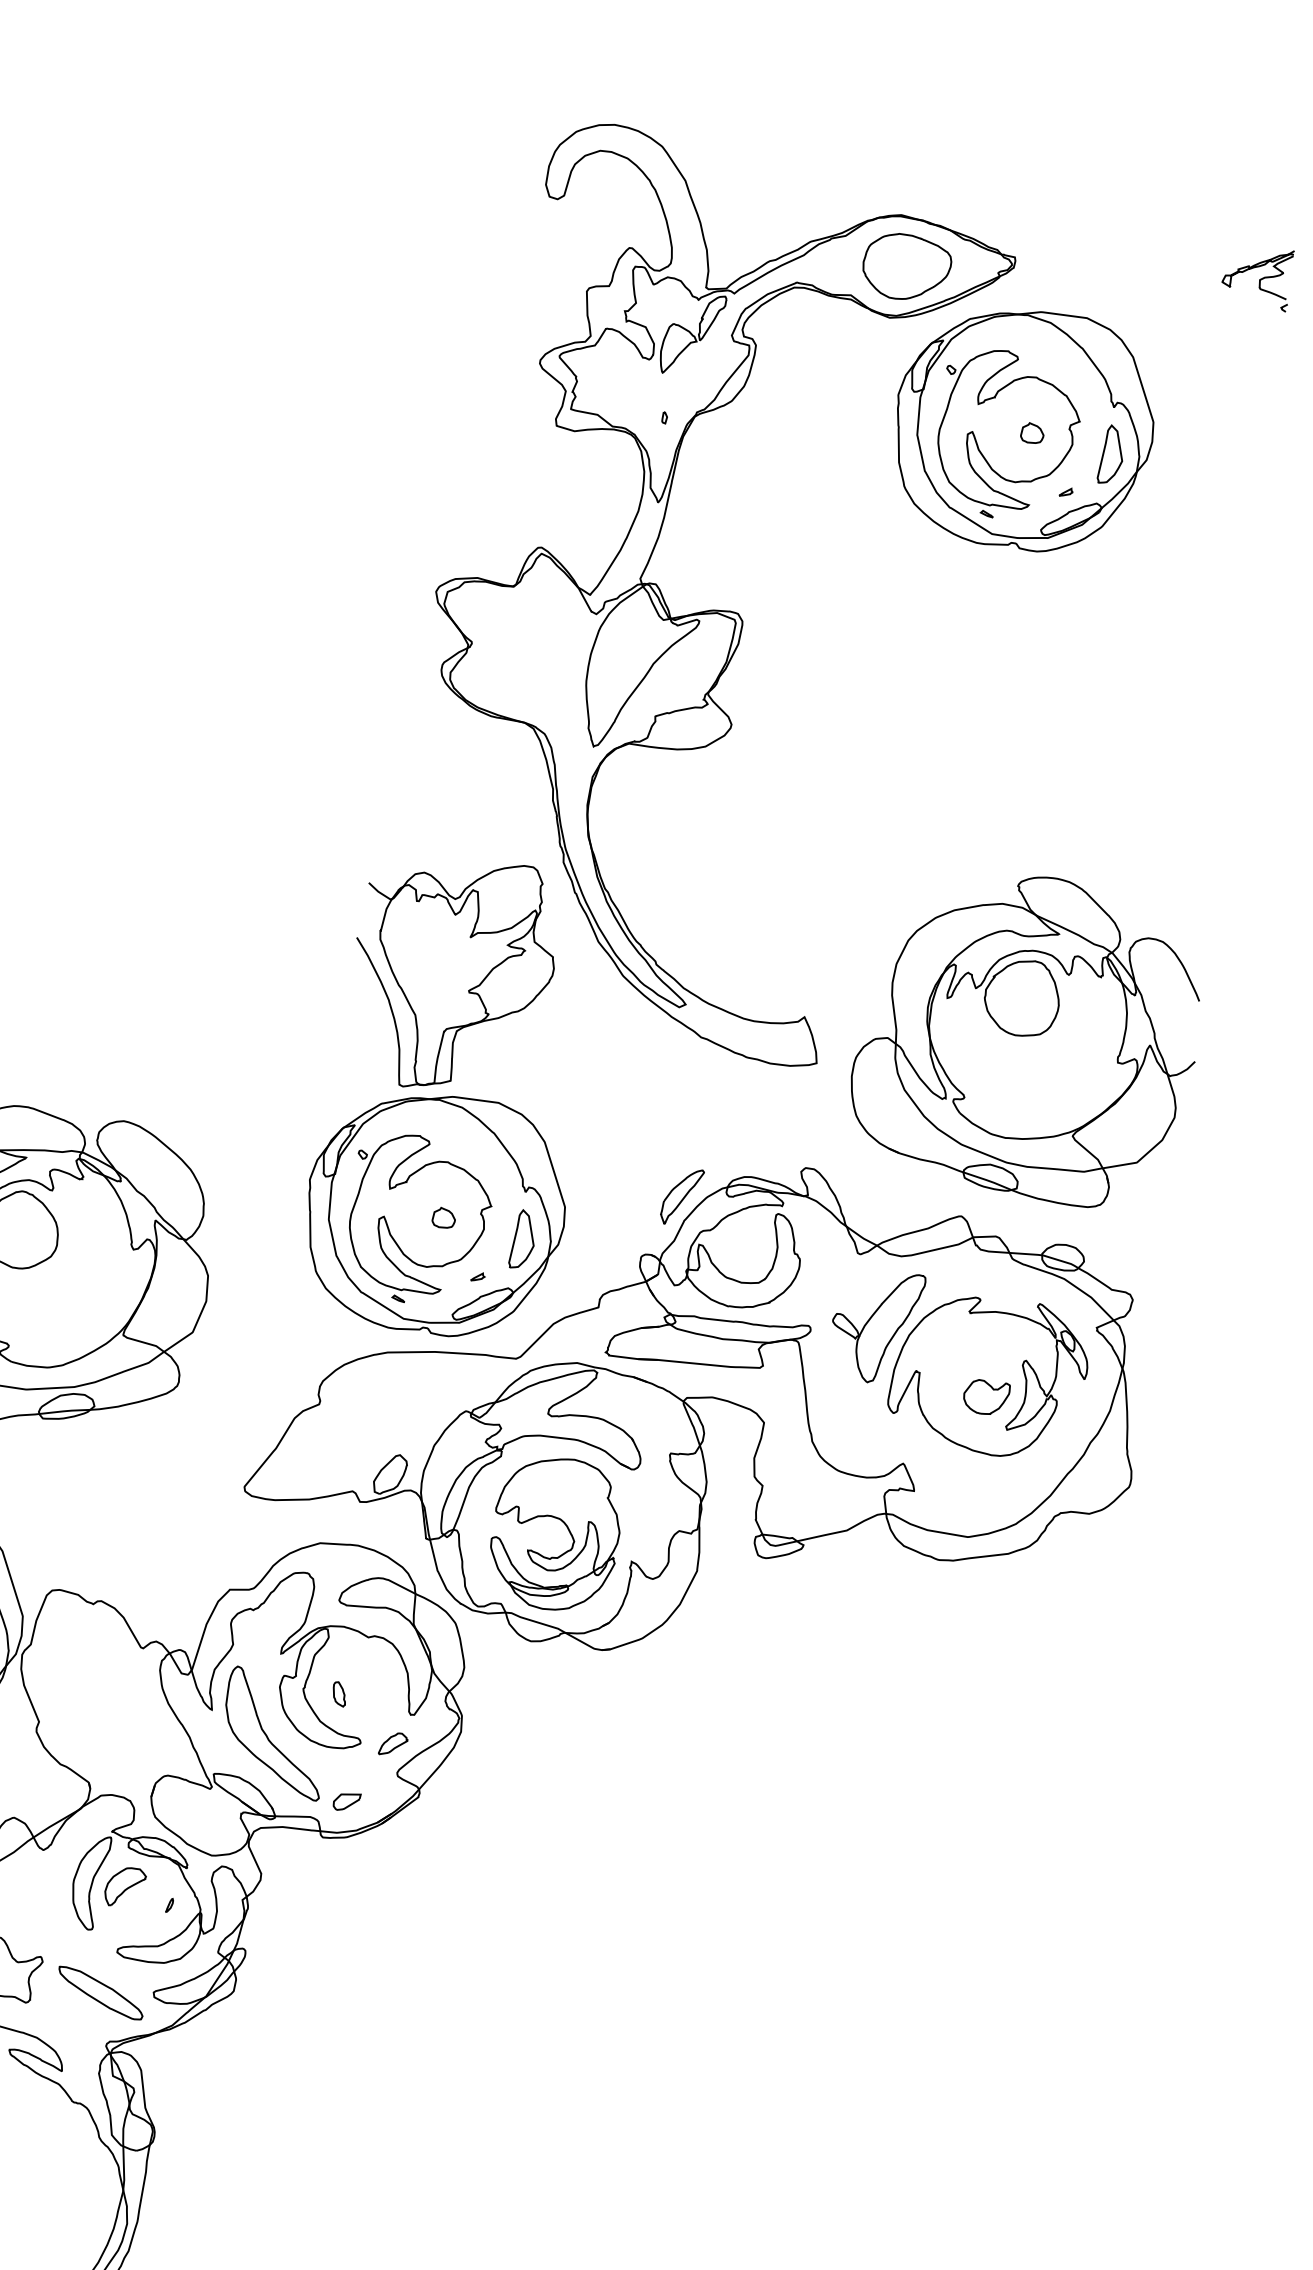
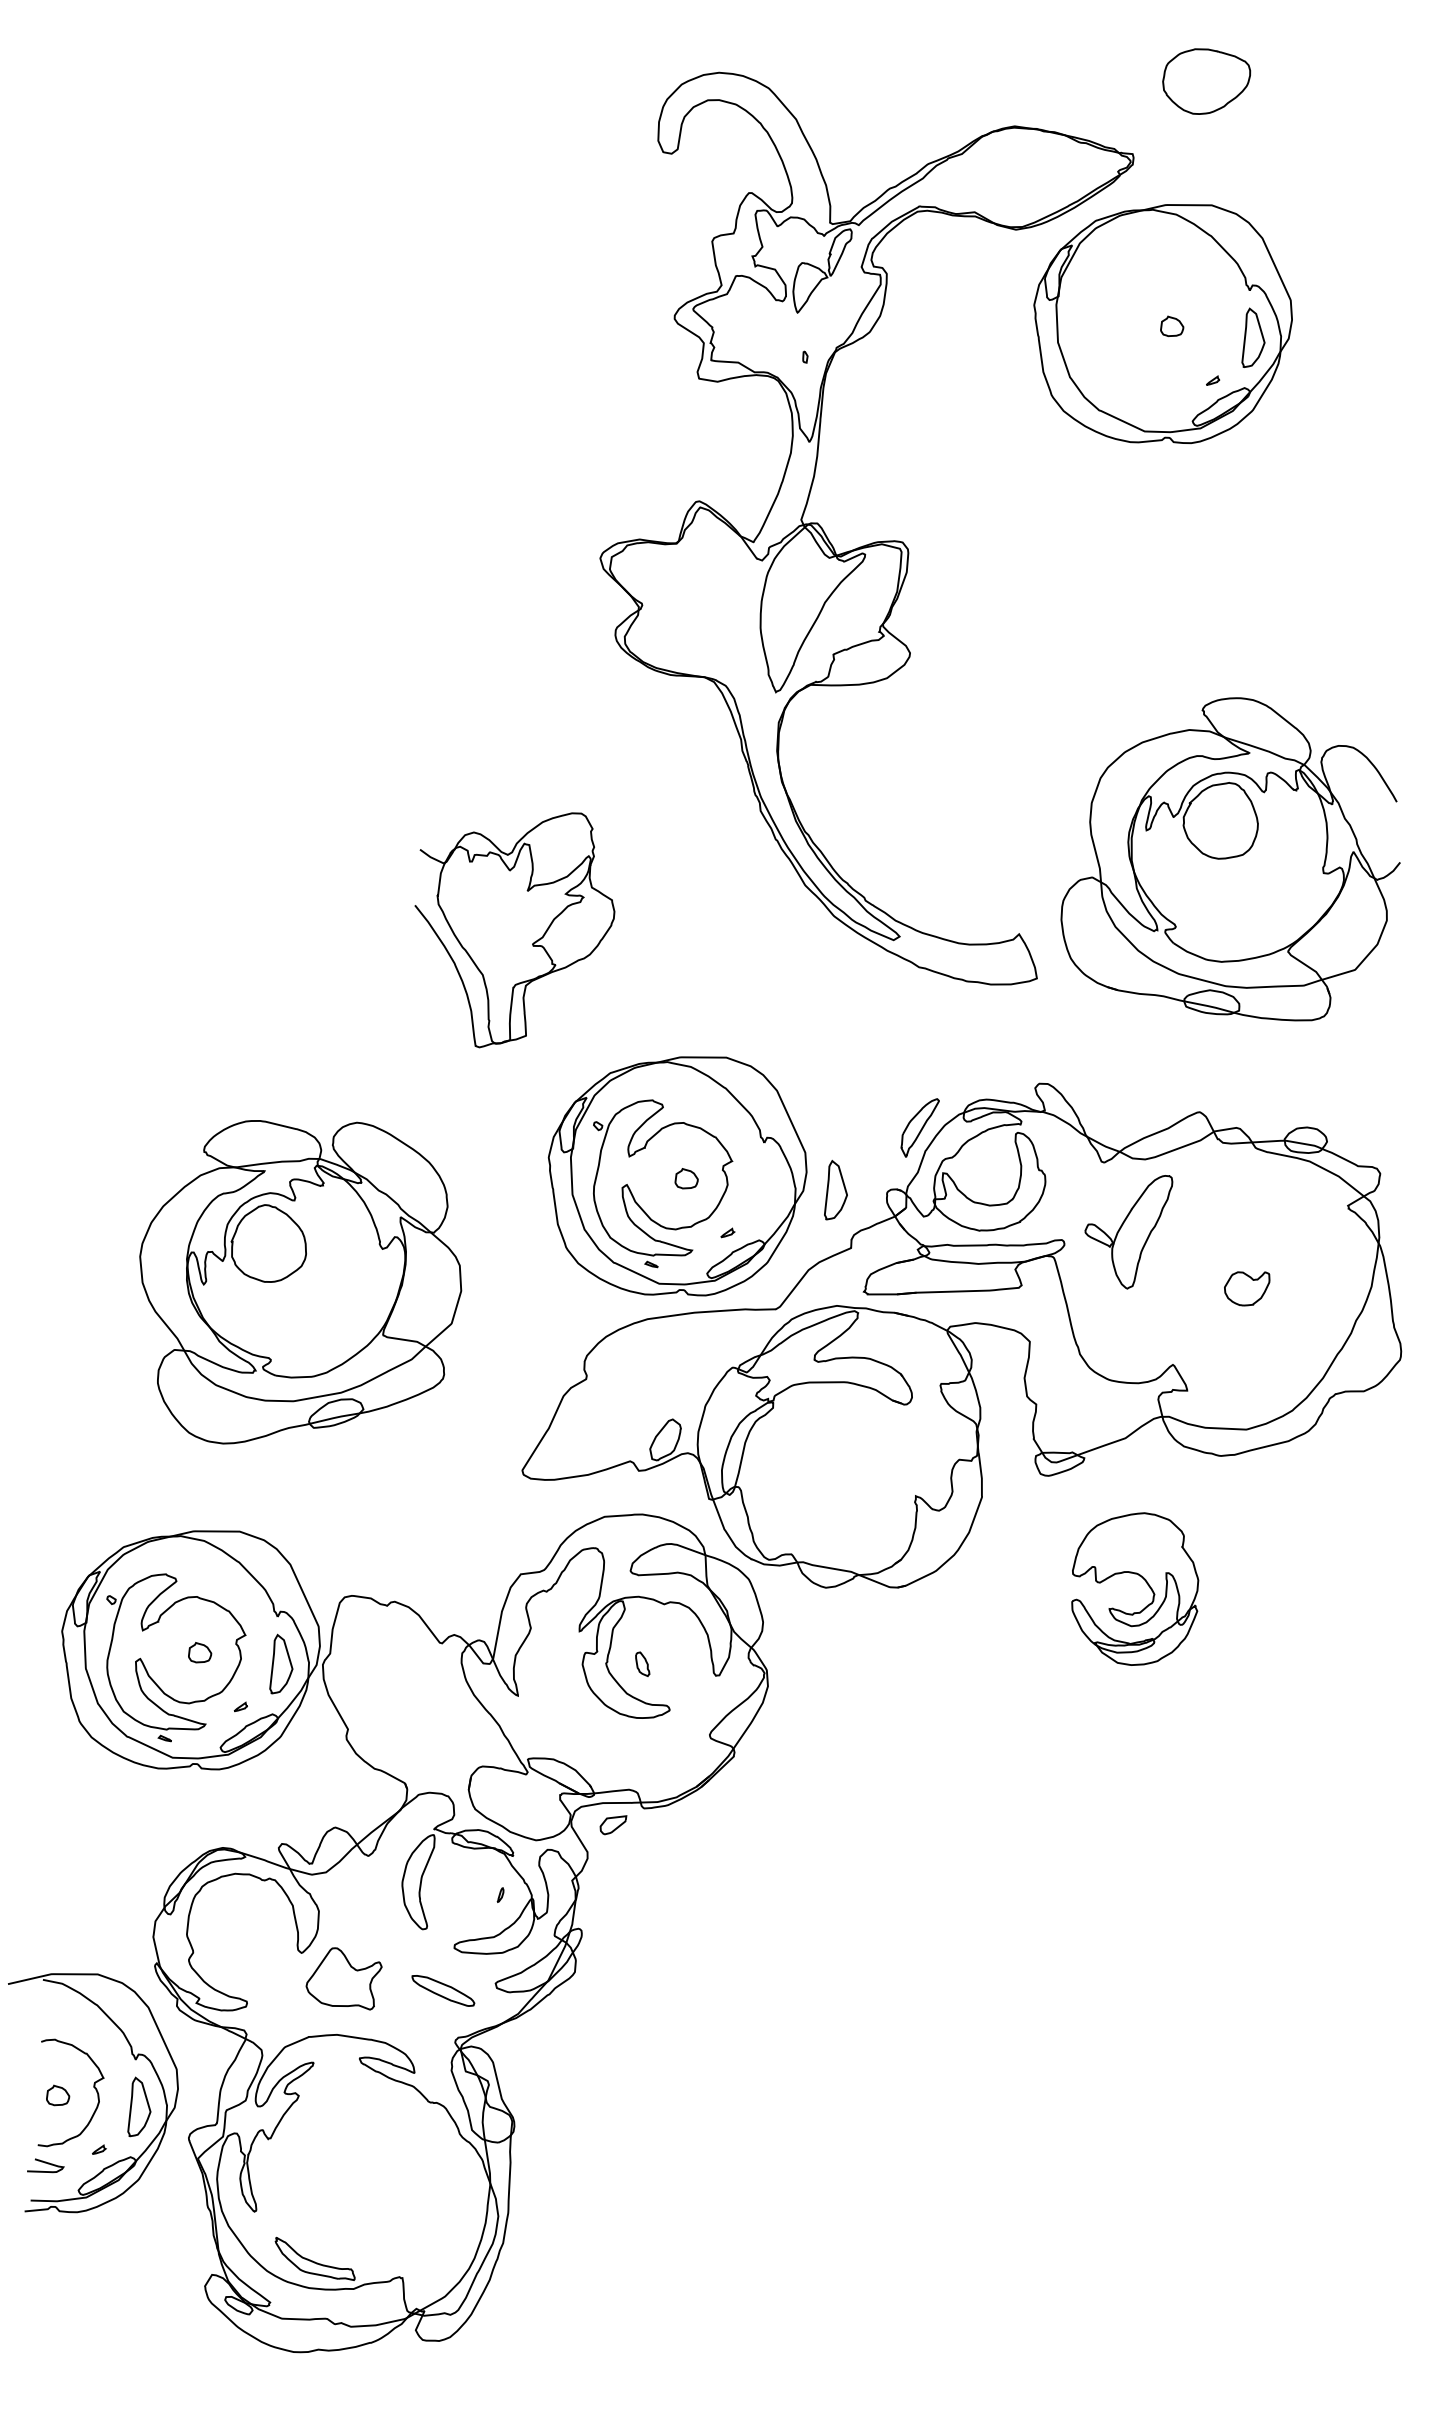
part: (906, 267) -> (1206, 81), moved
part: (1256, 277) -> (1374, 143), removed
part: (1008, 435) -> (1148, 331), removed
part: (452, 974) -> (514, 930), moved
part: (1027, 1037) -> (1230, 859), moved
part: (522, 1238) -> (835, 1189), moved
part: (988, 1376) -> (1246, 1267), removed
part: (566, 1528) -> (1145, 1582), moved
part: (268, 1736) -> (577, 1715), removed
part: (393, 1743) -> (702, 1706), removed
part: (346, 1802) -> (613, 1825), moved
part: (125, 1887) -> (454, 1882), removed
part: (101, 1992) -> (443, 1990), size x0.7

